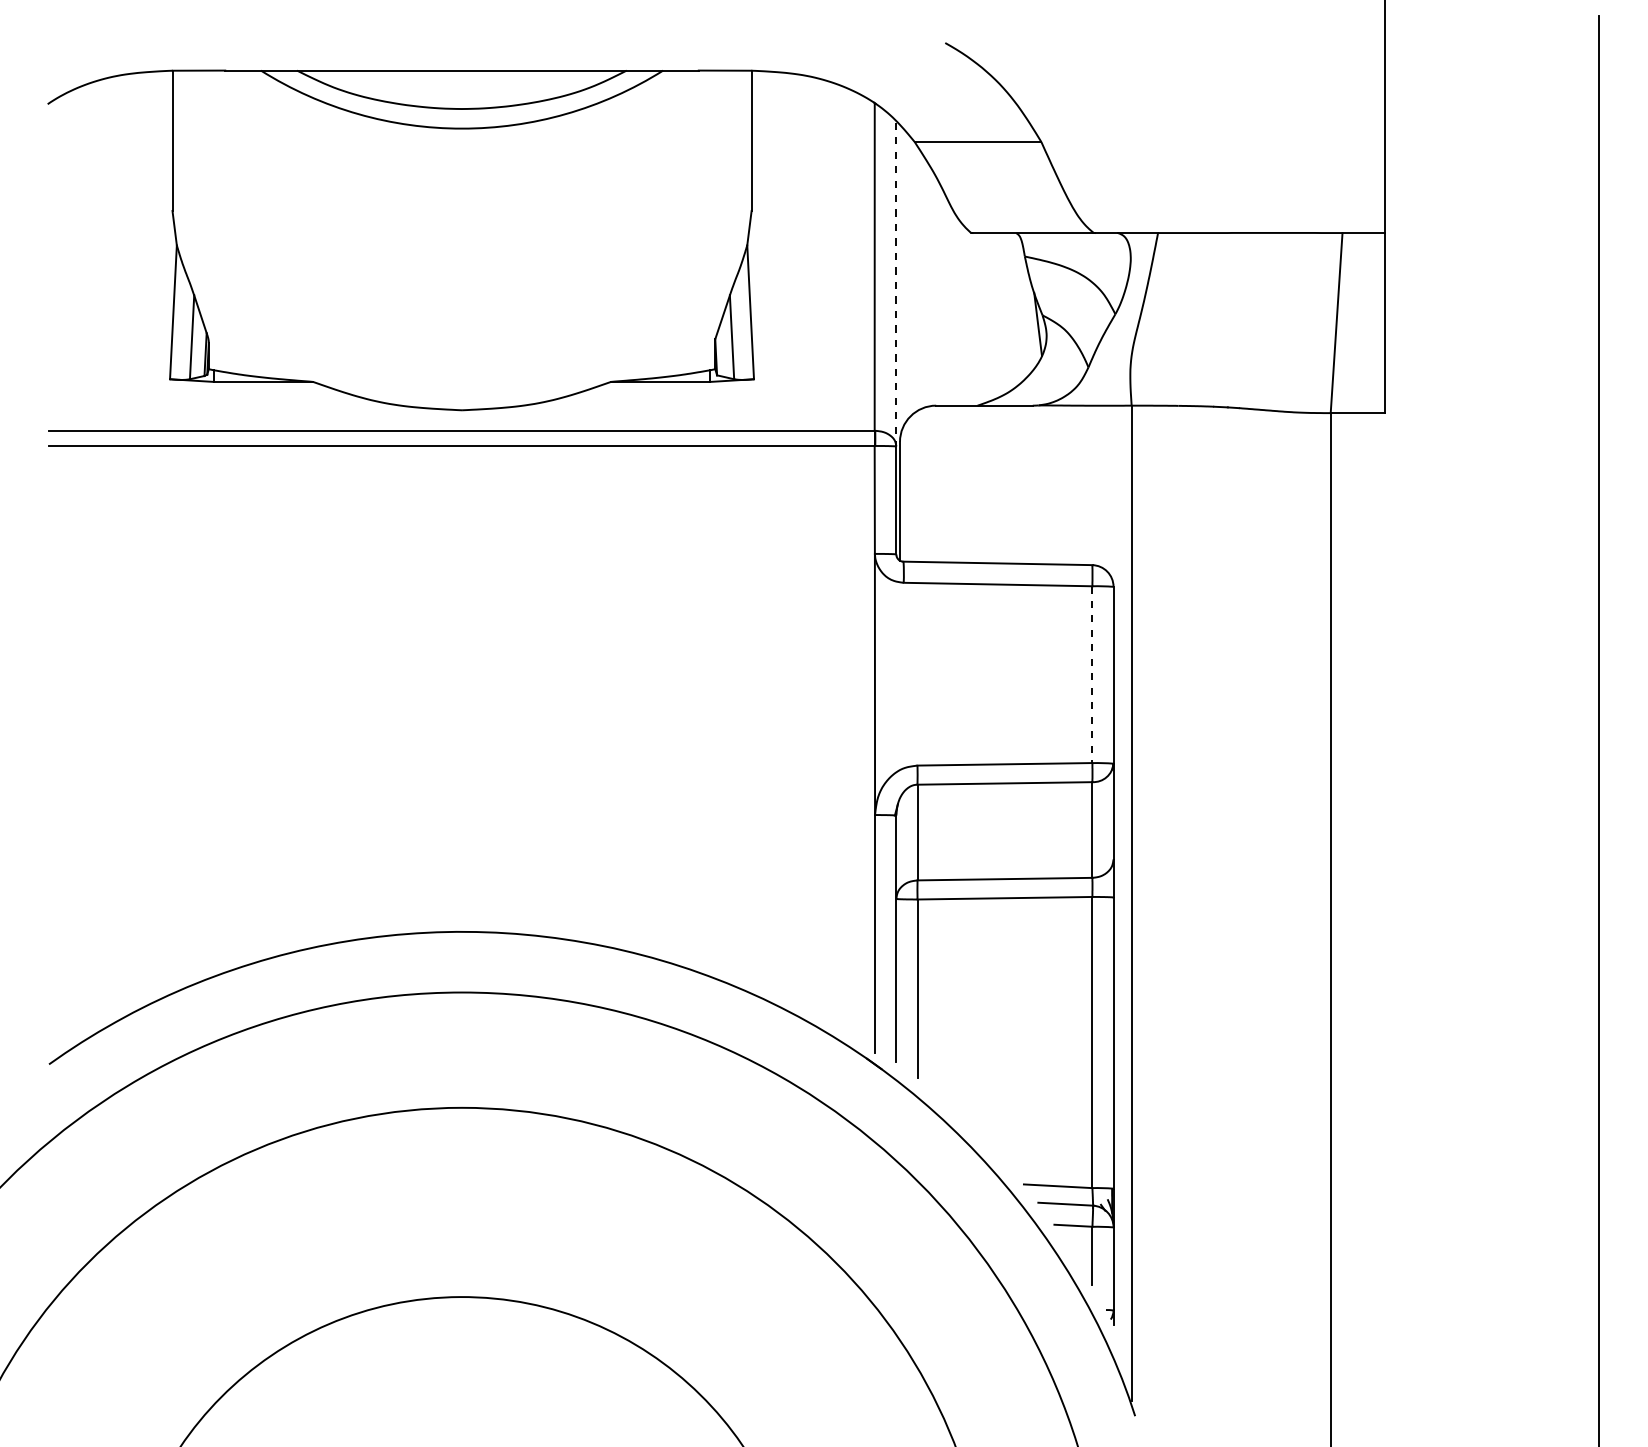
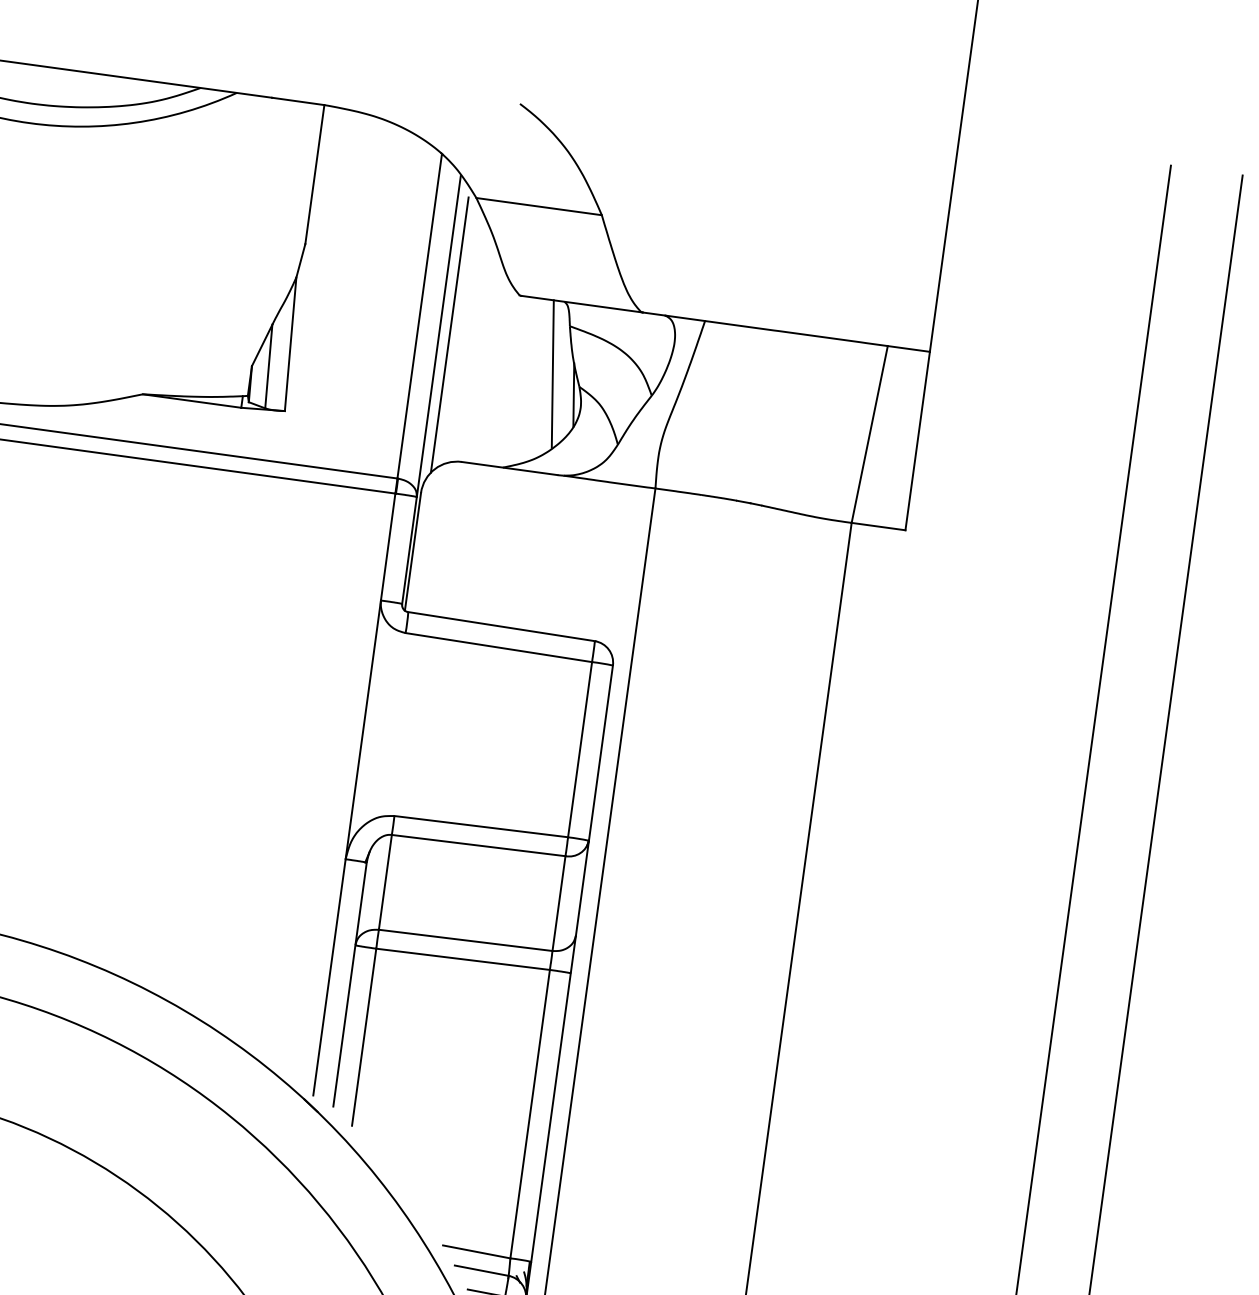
line: (907, 281) -> (450, 335), added
line: (896, 284) -> (438, 336), dashed -> solid
line: (1014, 306) -> (552, 374), added
line: (1092, 675) -> (580, 750), dashed -> solid

